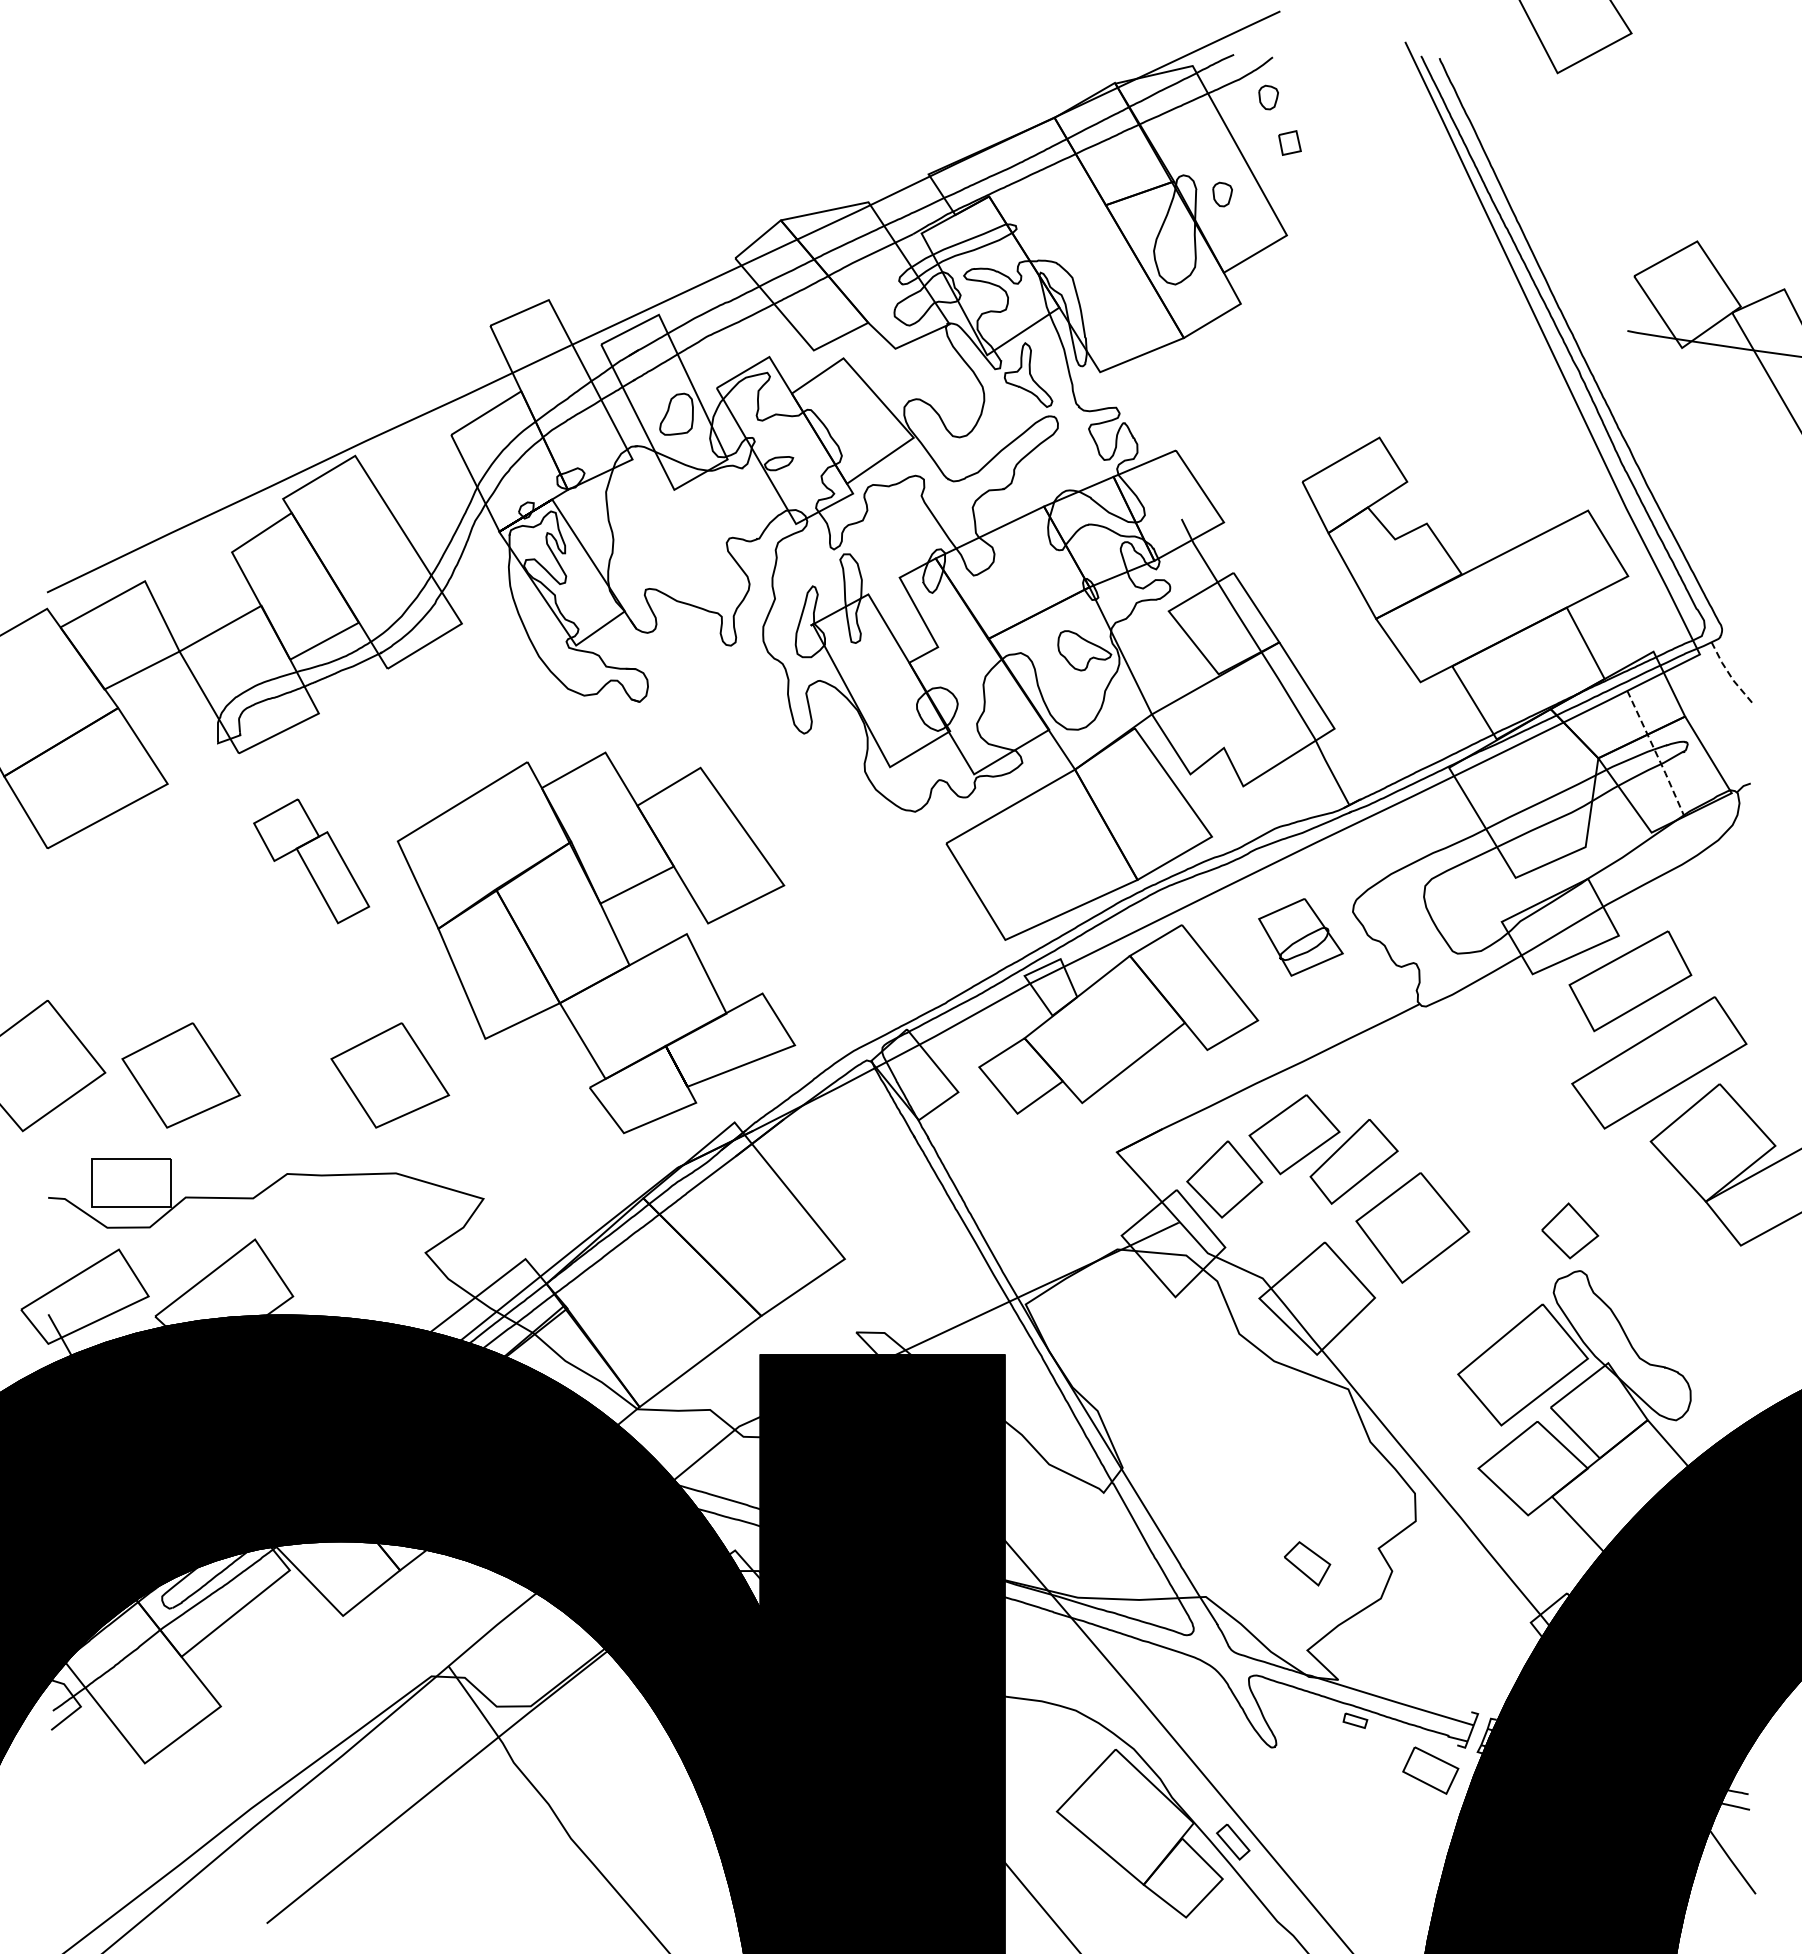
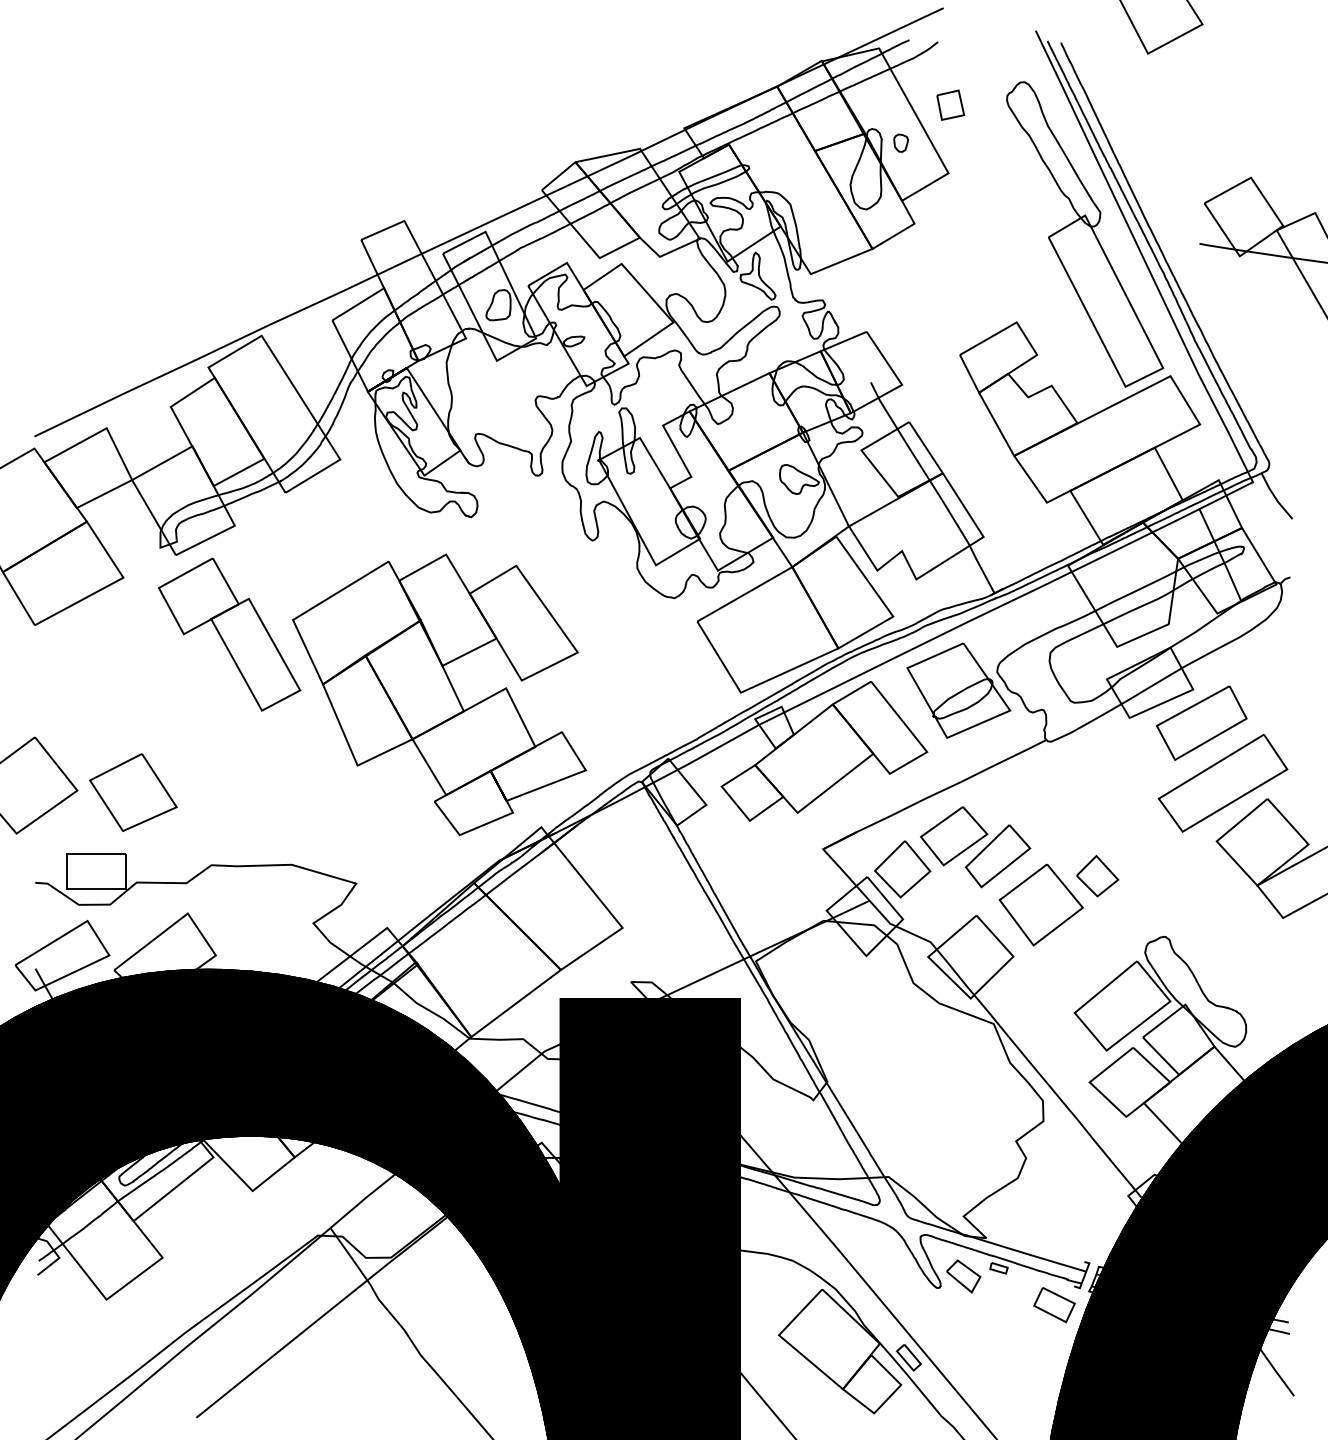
part: (1268, 97) -> (934, 71), removed
part: (1289, 142) -> (950, 104), size x1.67
part: (1472, 317) -> (1085, 233), added
line: (1730, 675) -> (1275, 497), dashed -> solid
line: (1656, 753) -> (1220, 555), dashed -> solid
part: (311, 861) -> (229, 634), size x1.67
part: (1300, 937) -> (958, 690), size x1.67
part: (390, 1075) -> (287, 792), removed
part: (1570, 1230) -> (1097, 875), moved
line: (1302, 1570) -> (959, 1281), moved

